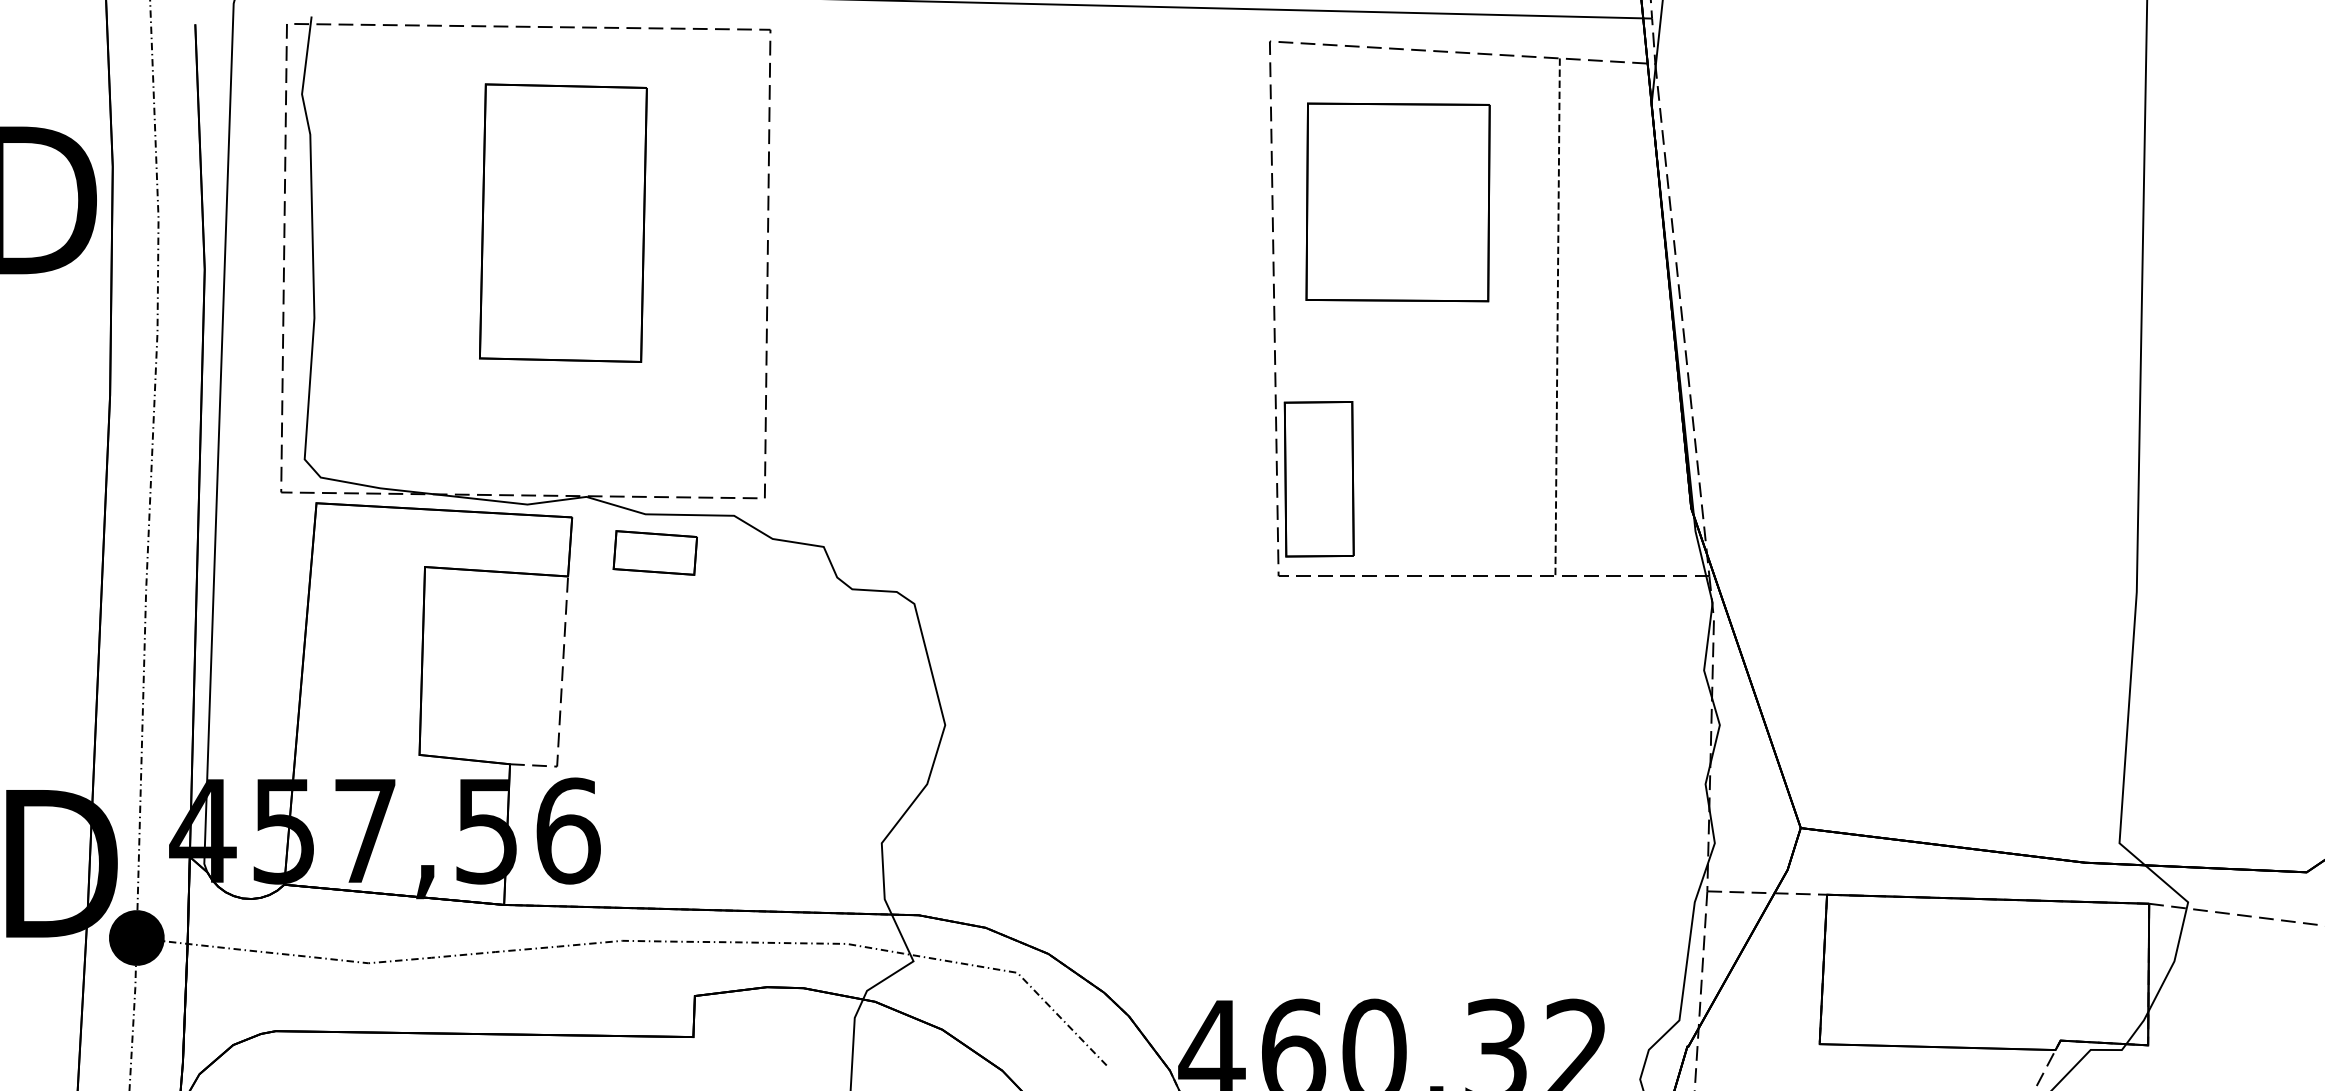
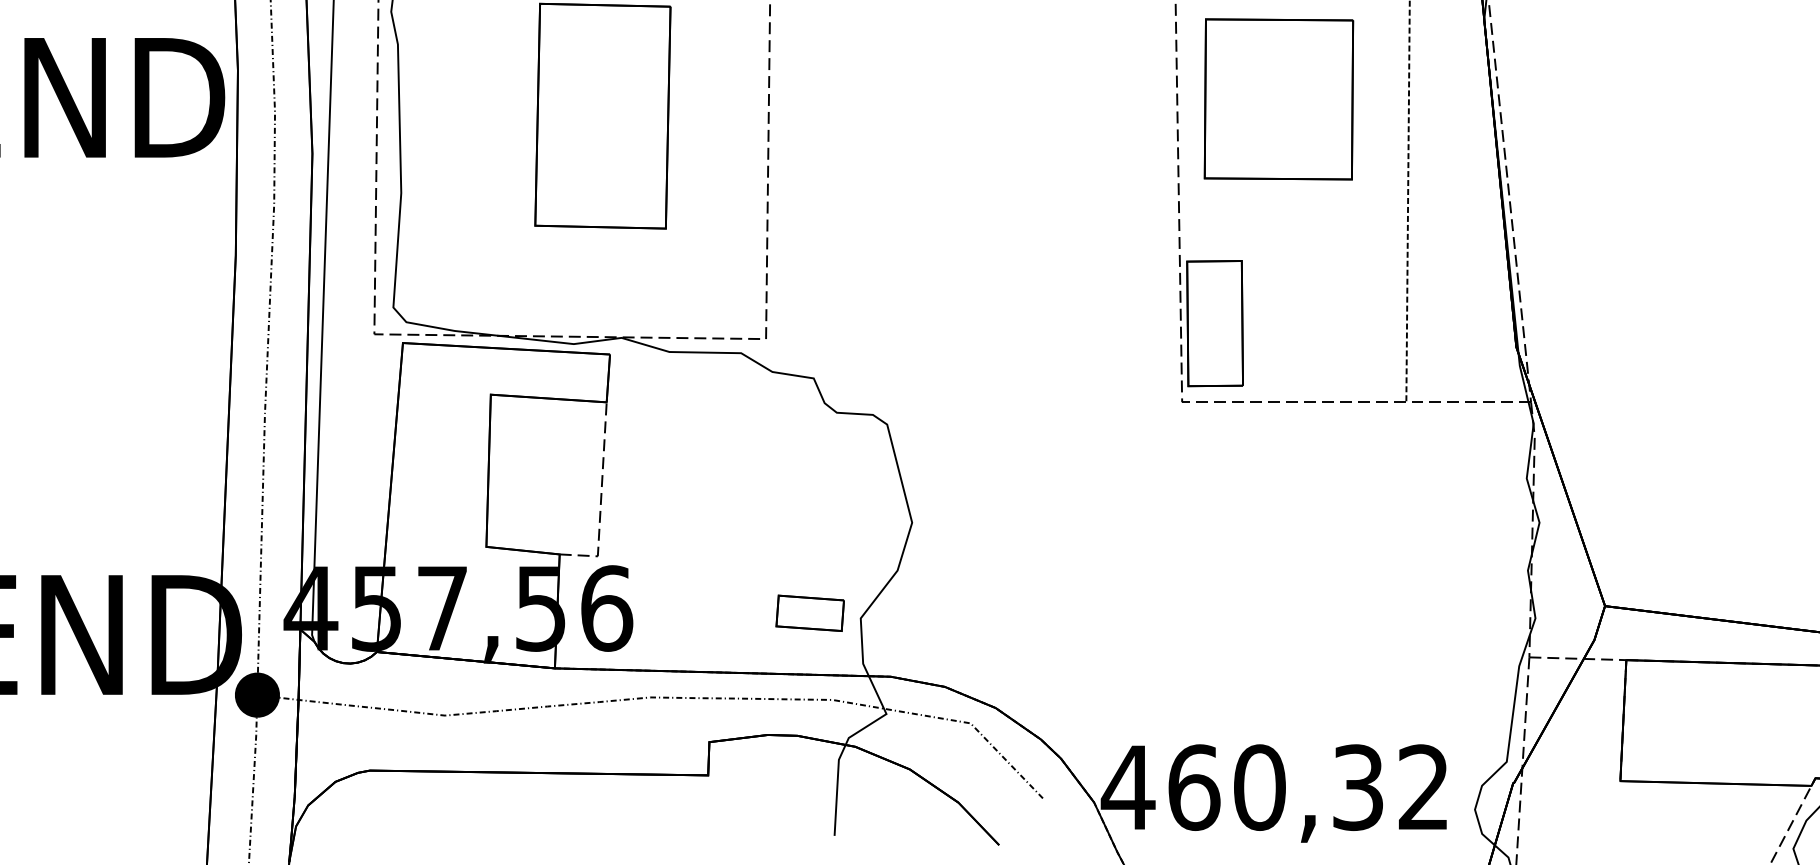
part: (654, 552) -> (809, 612), moved

